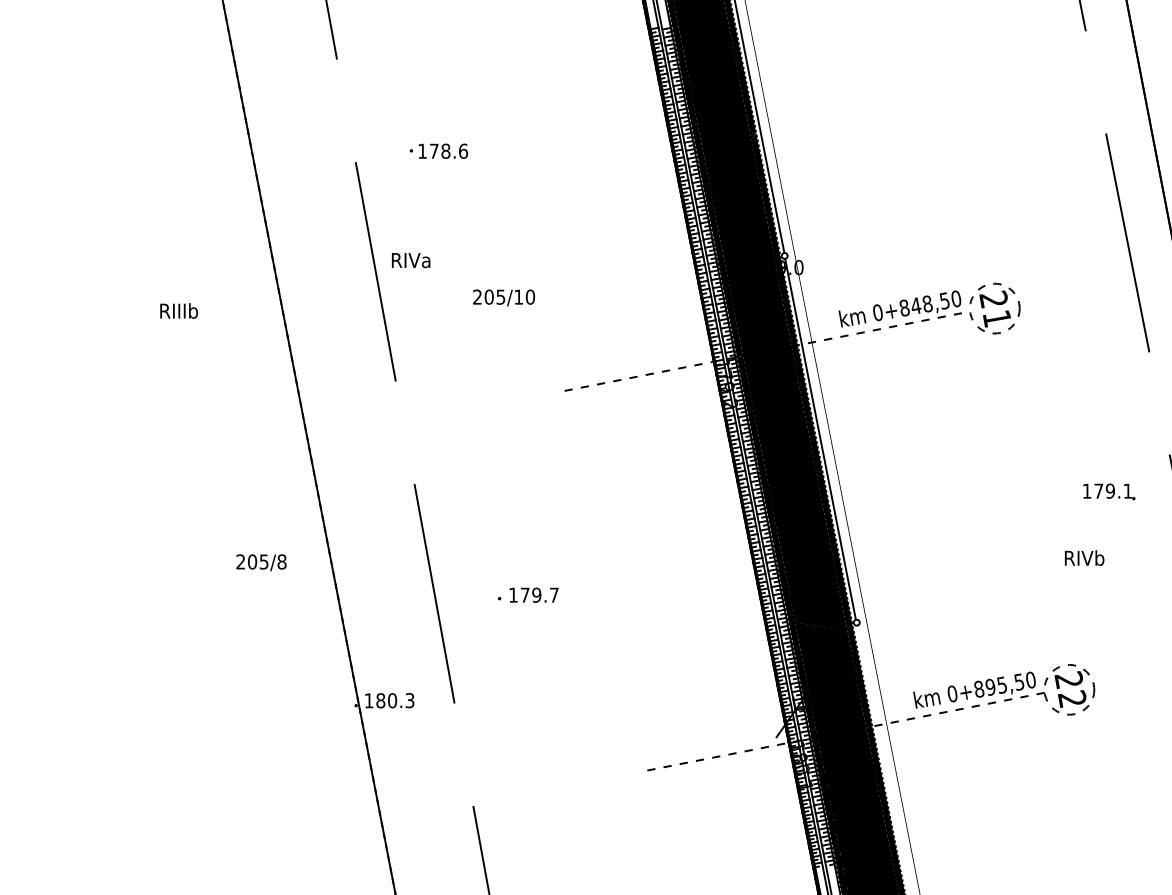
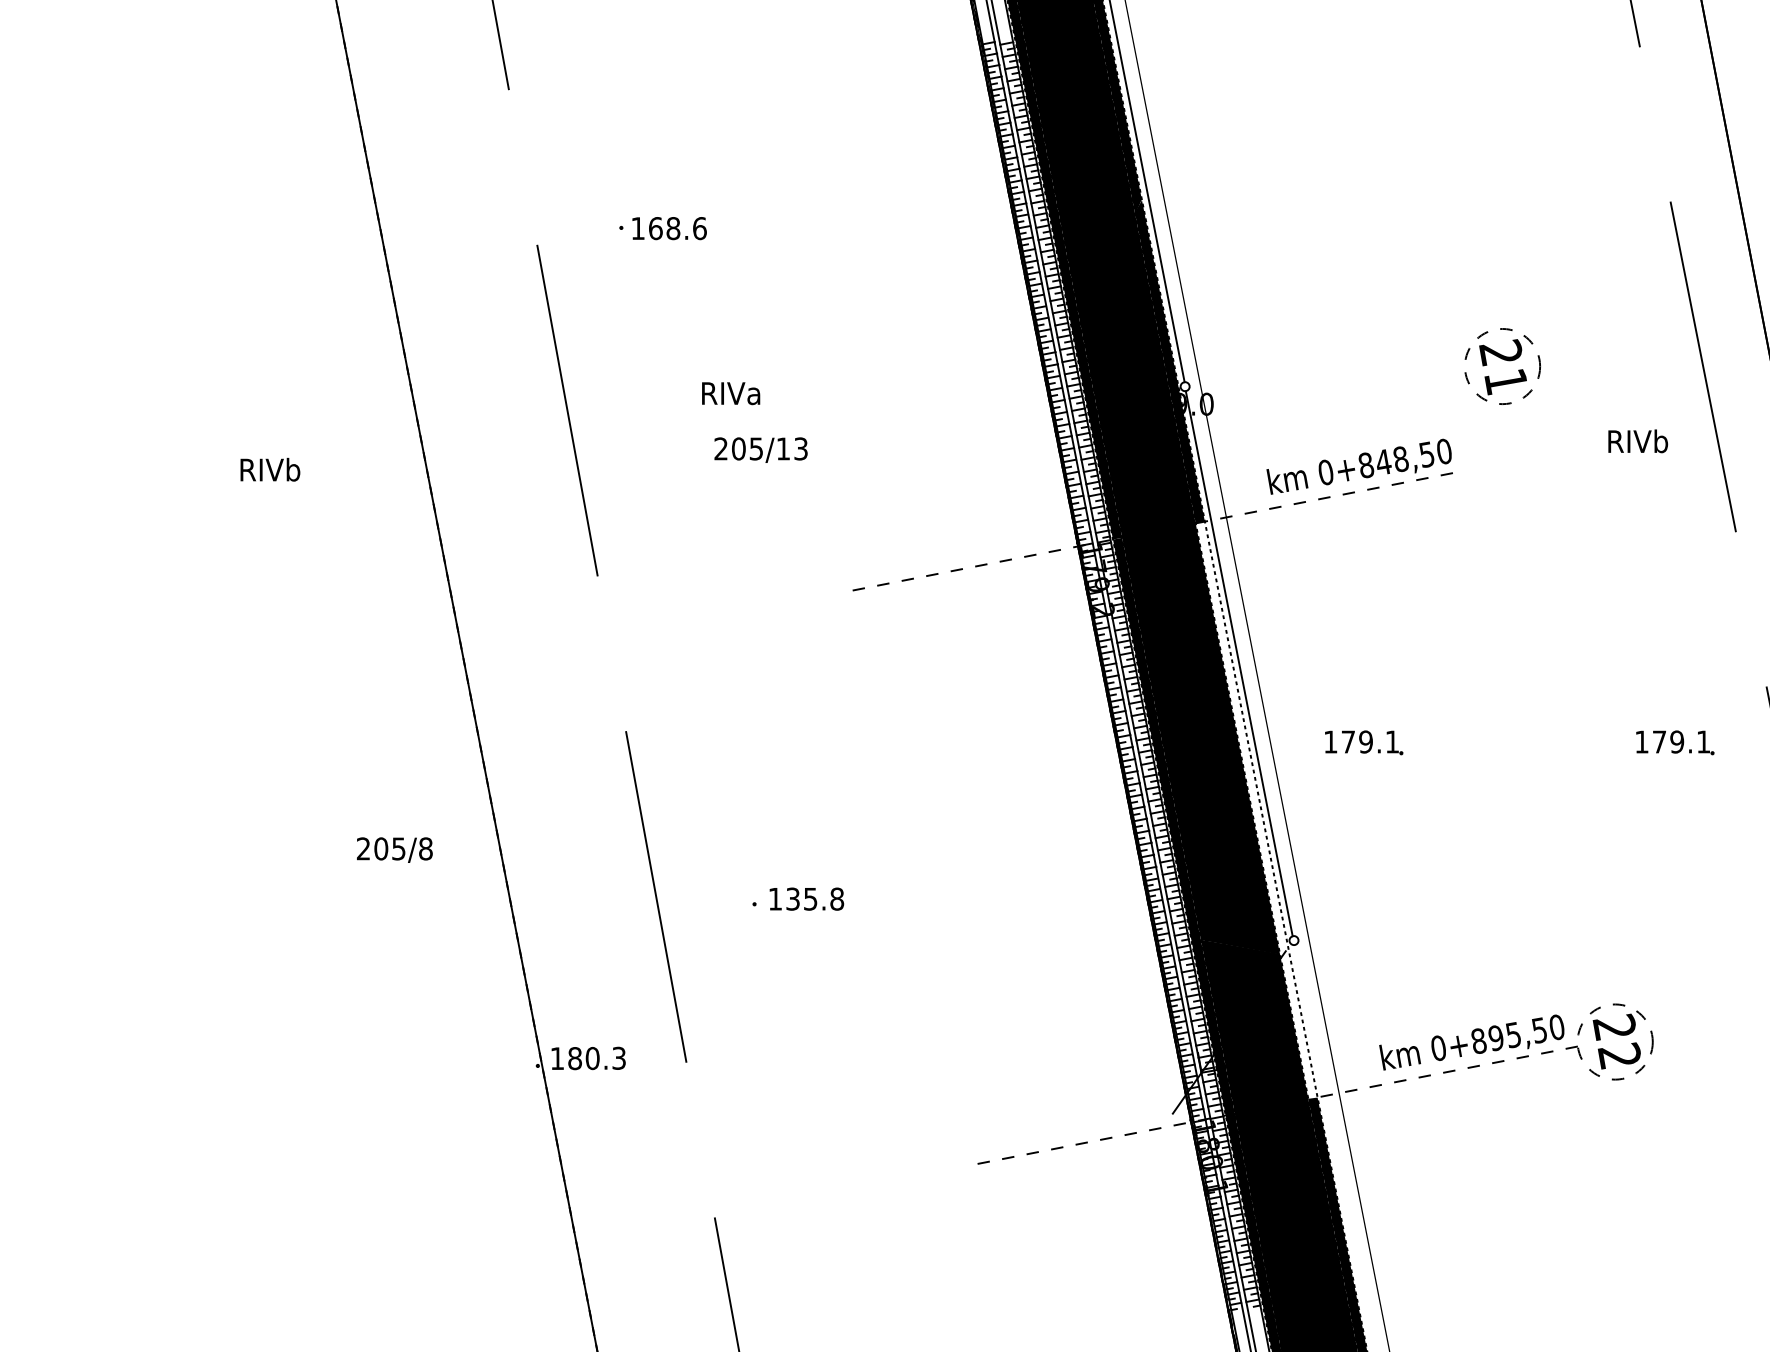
text: (433, 150) -> (654, 227), 178.6 -> 168.6
text: (411, 260) -> (731, 393), moved
text: (530, 296) -> (801, 447), 205/10 -> 205/13
part: (994, 308) -> (1502, 366), moved
text: (178, 310) -> (269, 469), RIIIb -> RIVb
part: (903, 491) -> (1364, 742), added
fill: (831, 536) -> (1255, 810), removed
text: (1084, 557) -> (1637, 440), moved
text: (539, 594) -> (814, 898), 179.7 -> 135.8

